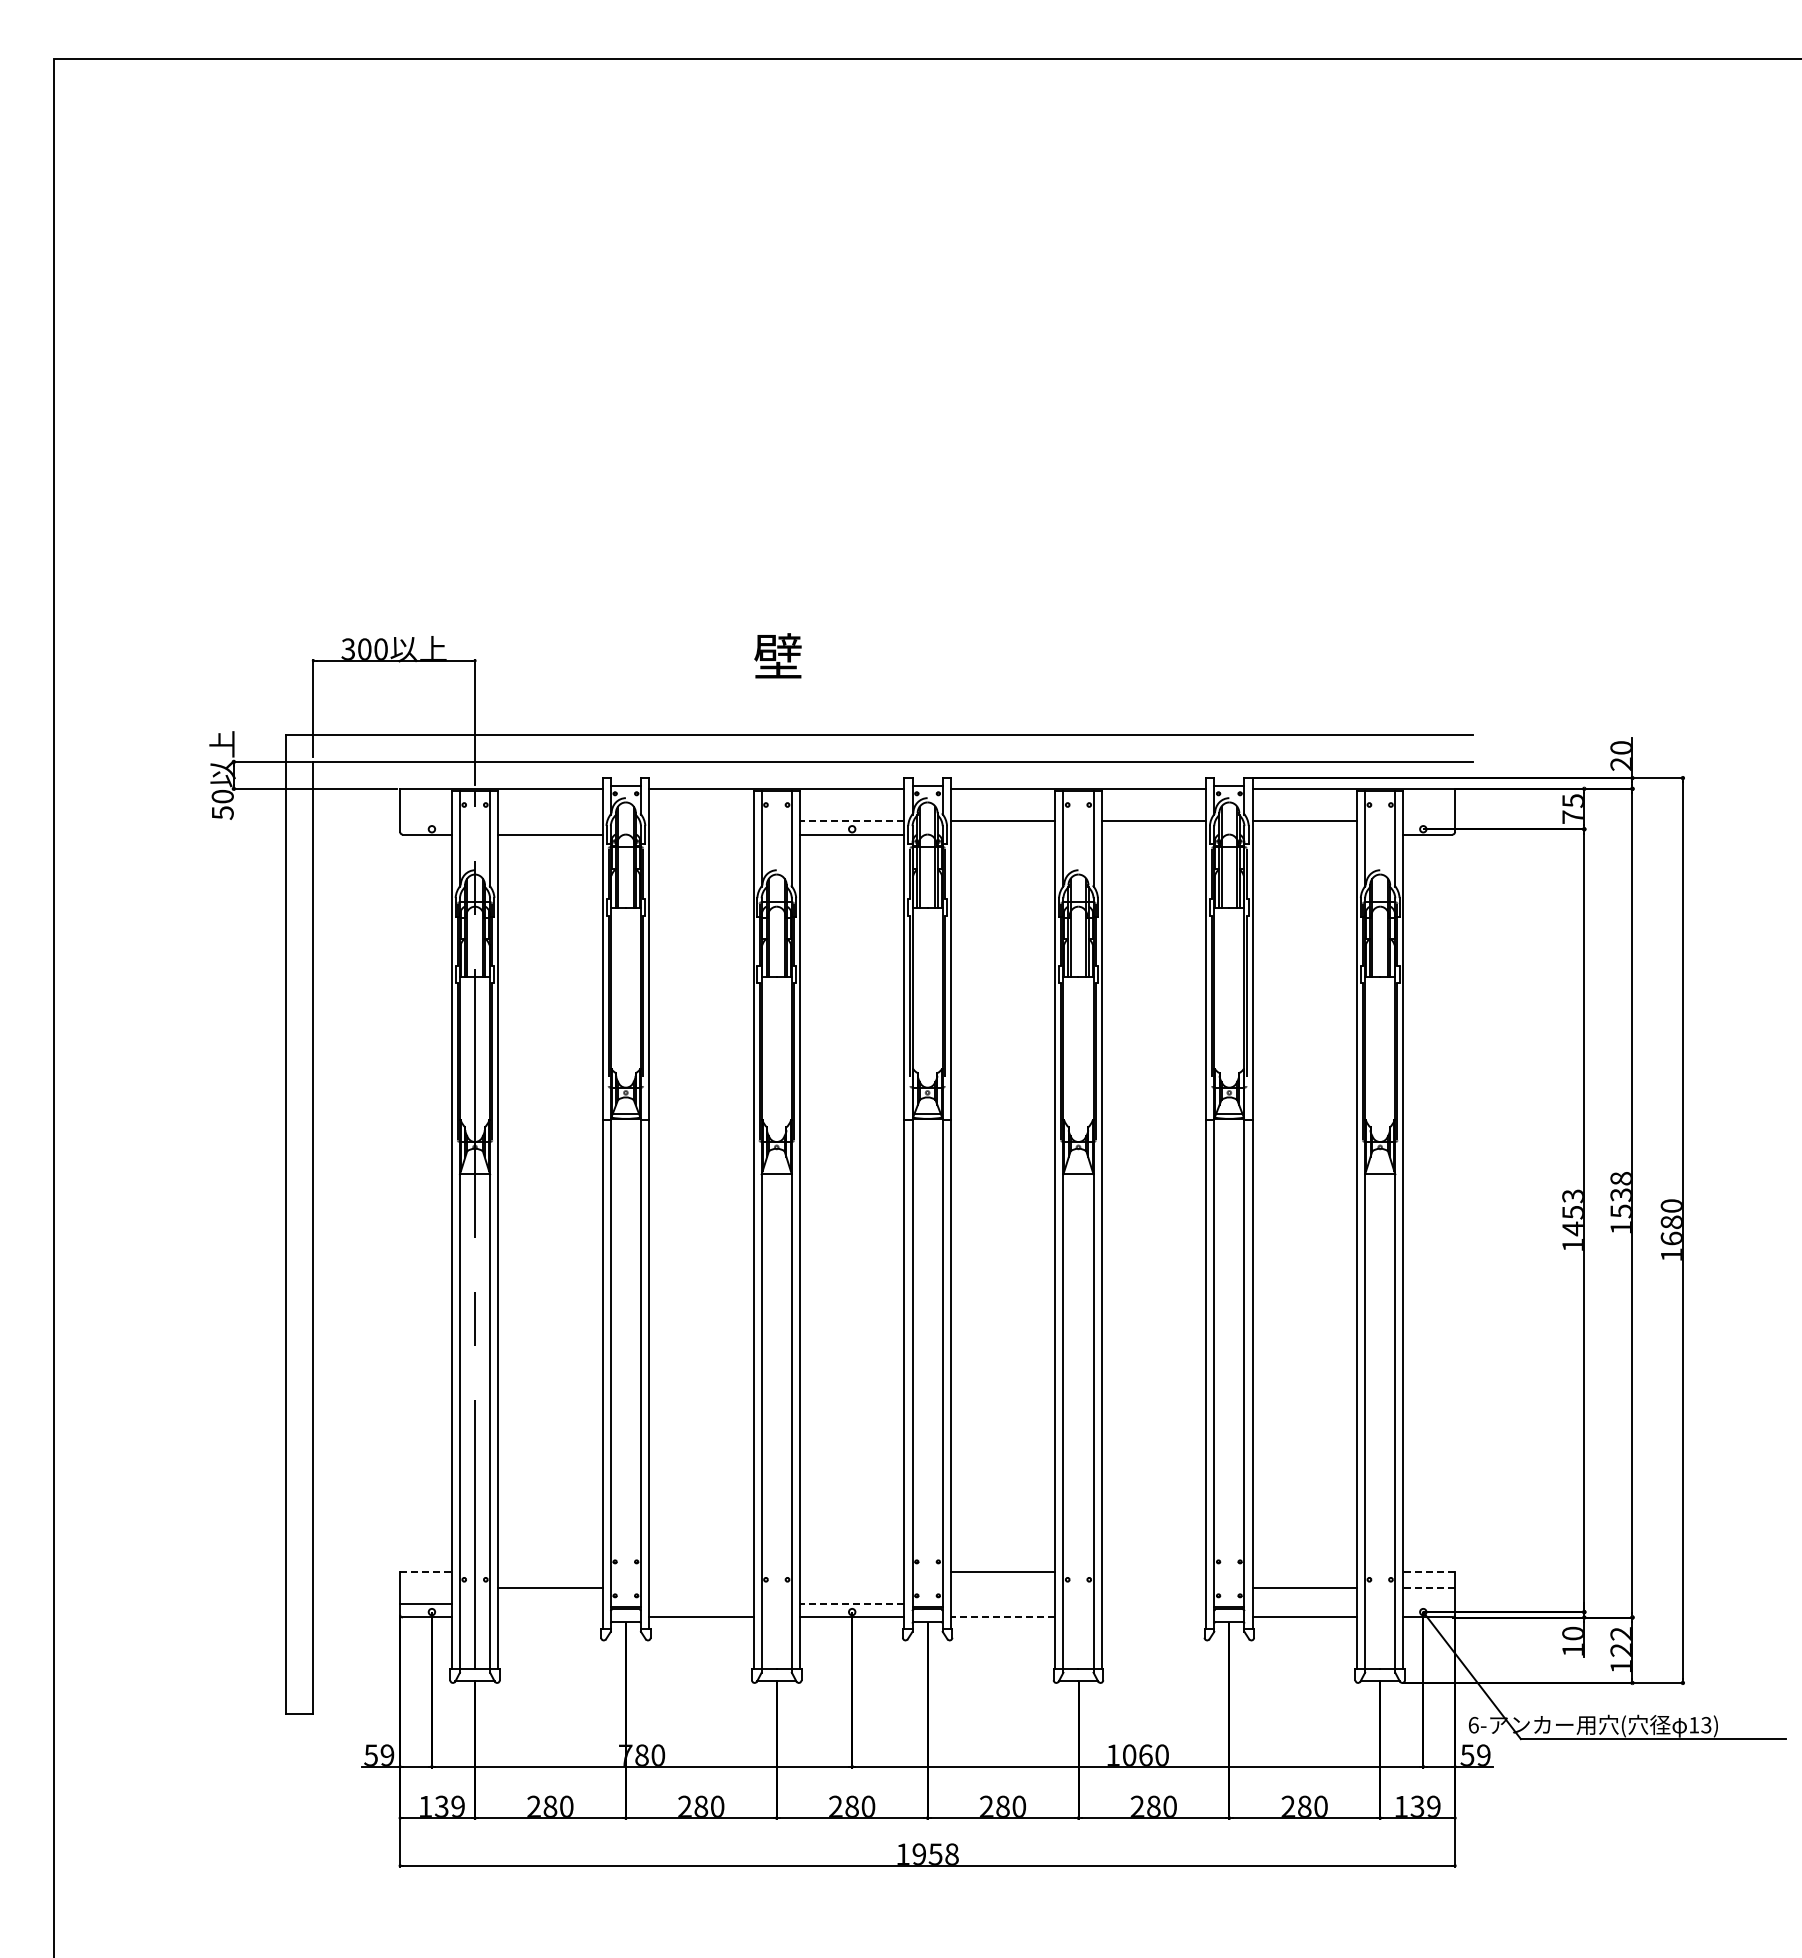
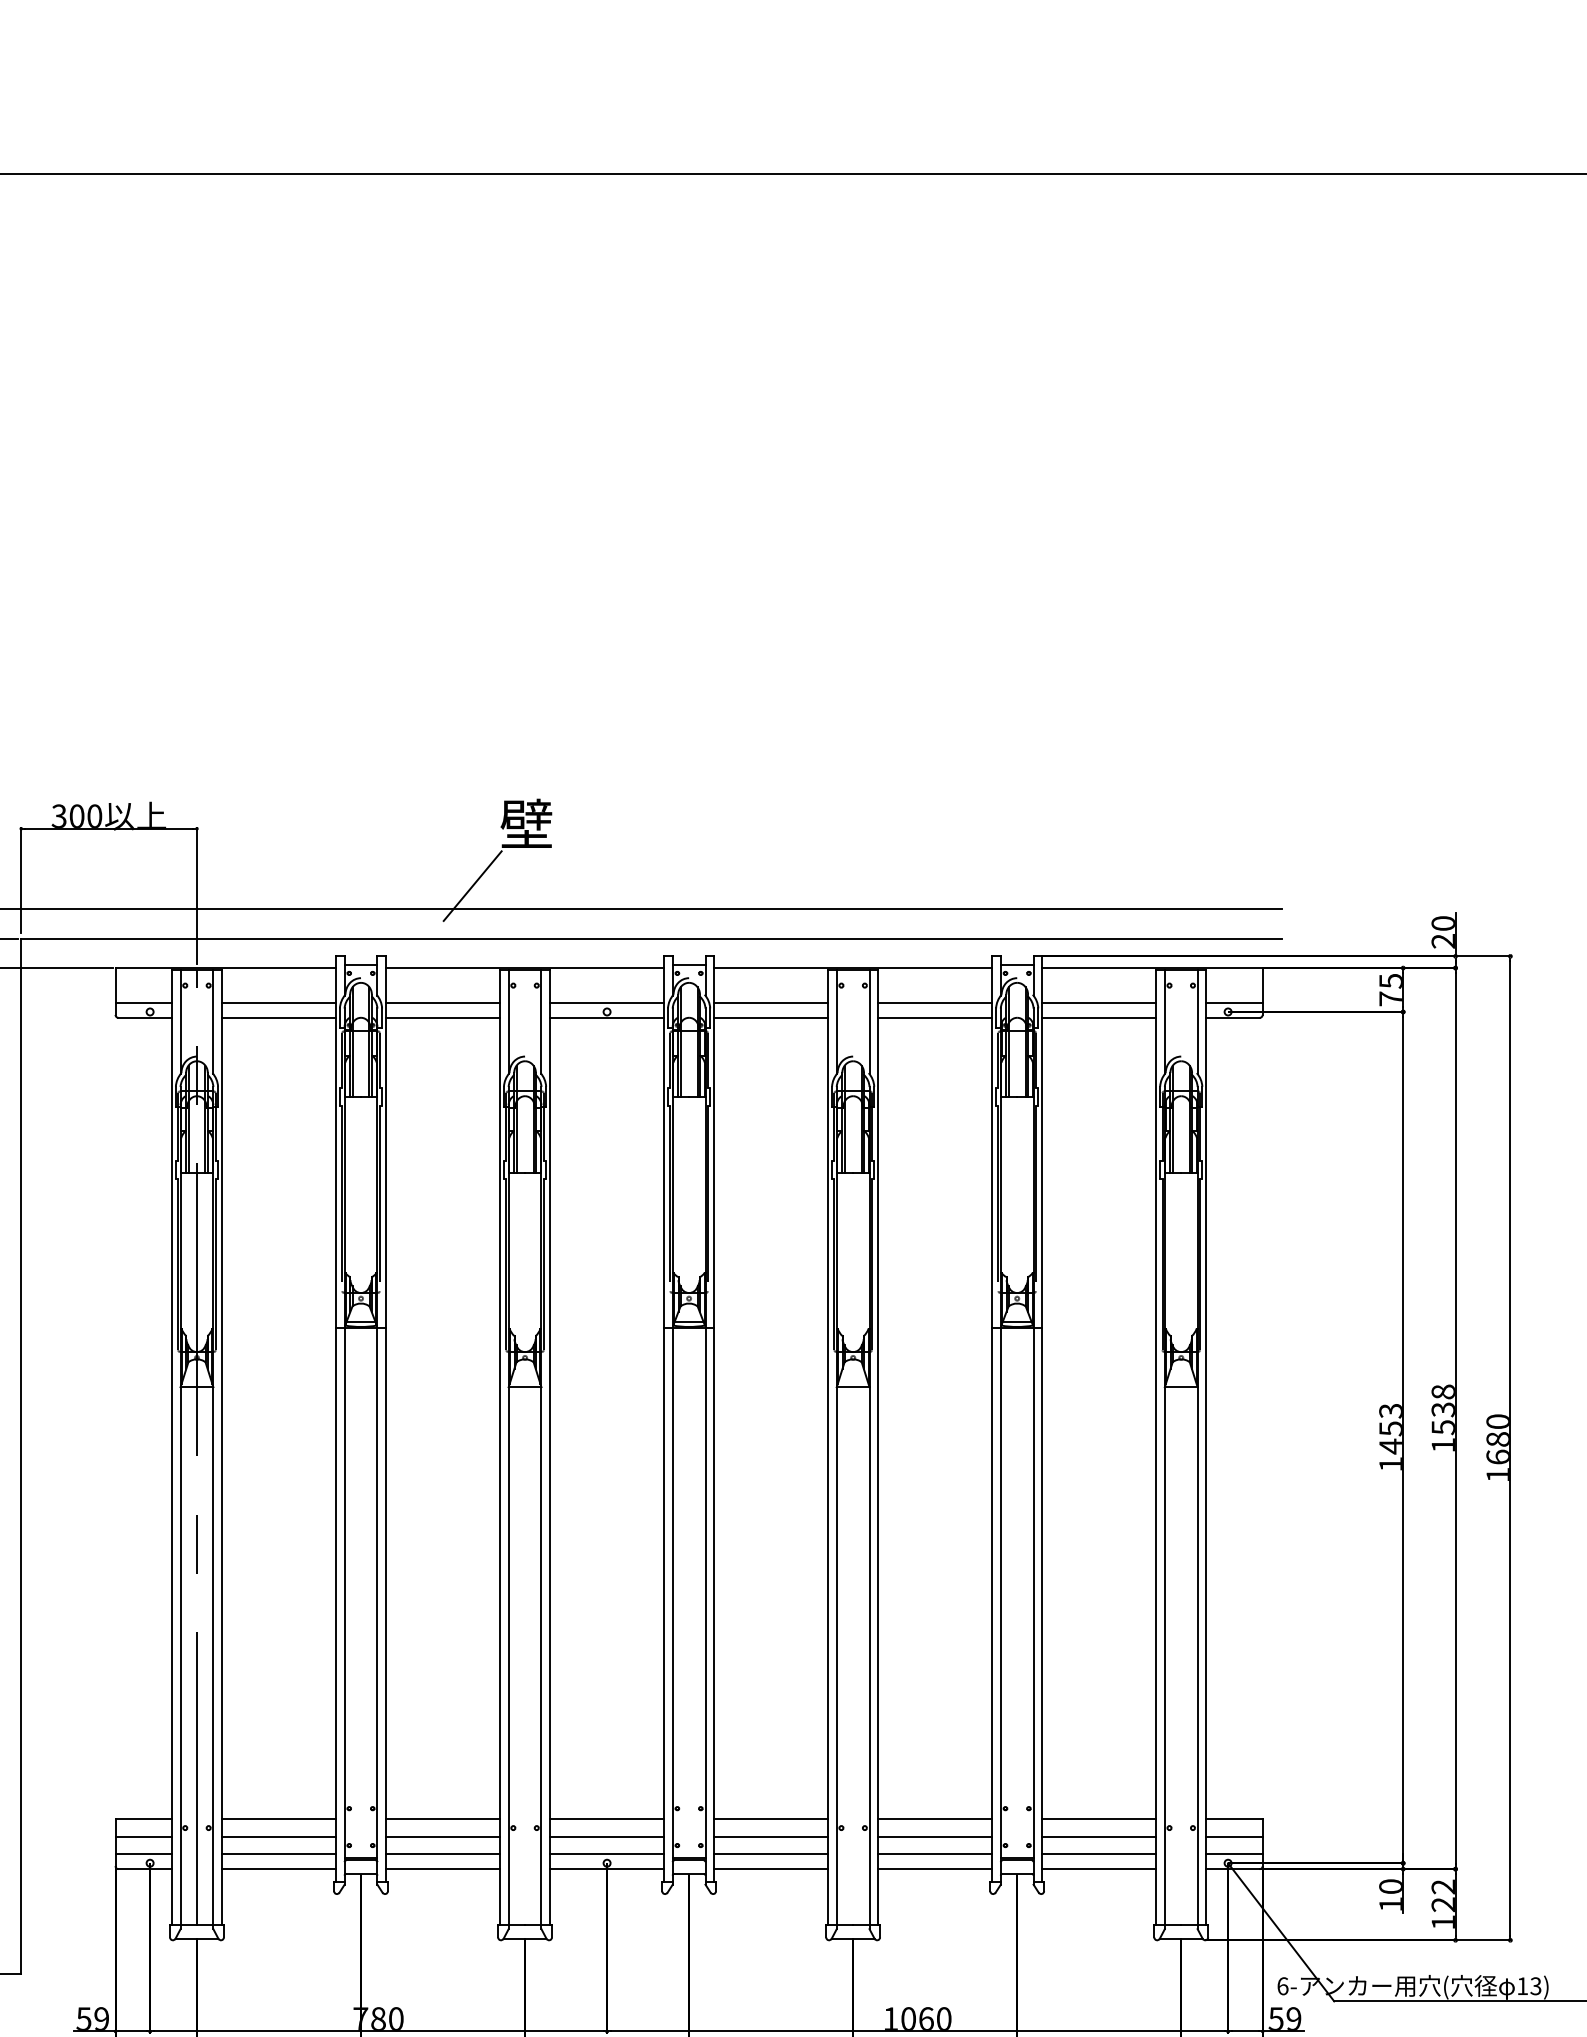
line: (728, 713) -> (472, 886), added
line: (425, 821) -> (143, 1003), added
line: (550, 821) -> (279, 1003), added
line: (701, 821) -> (443, 1003), added
line: (851, 821) -> (606, 1003), dashed -> solid
line: (1429, 821) -> (1234, 1003), added
line: (701, 834) -> (443, 1017), added
line: (1002, 834) -> (770, 1017), added
line: (1153, 834) -> (934, 1017), added
line: (1304, 834) -> (1098, 1017), added
line: (426, 1571) -> (144, 1819), dashed -> solid
line: (550, 1571) -> (279, 1819), added
line: (701, 1571) -> (443, 1819), added
line: (851, 1571) -> (606, 1819), added
line: (1153, 1571) -> (934, 1819), added
line: (1304, 1571) -> (1098, 1819), added
line: (1429, 1571) -> (1234, 1819), dashed -> solid
line: (425, 1587) -> (143, 1836), added
line: (701, 1587) -> (443, 1836), added
line: (851, 1587) -> (606, 1836), added
line: (1002, 1587) -> (770, 1836), added
line: (1153, 1587) -> (934, 1836), added
line: (1429, 1587) -> (1234, 1836), dashed -> solid
line: (550, 1604) -> (279, 1854), added
line: (701, 1604) -> (443, 1854), added
line: (851, 1604) -> (606, 1854), dashed -> solid
line: (1002, 1604) -> (770, 1854), added
line: (1153, 1604) -> (934, 1854), added
line: (1304, 1604) -> (1098, 1854), added
line: (1429, 1604) -> (1234, 1854), added
line: (550, 1617) -> (279, 1869), added
line: (1002, 1617) -> (770, 1869), dashed -> solid
line: (1153, 1617) -> (934, 1869), added

